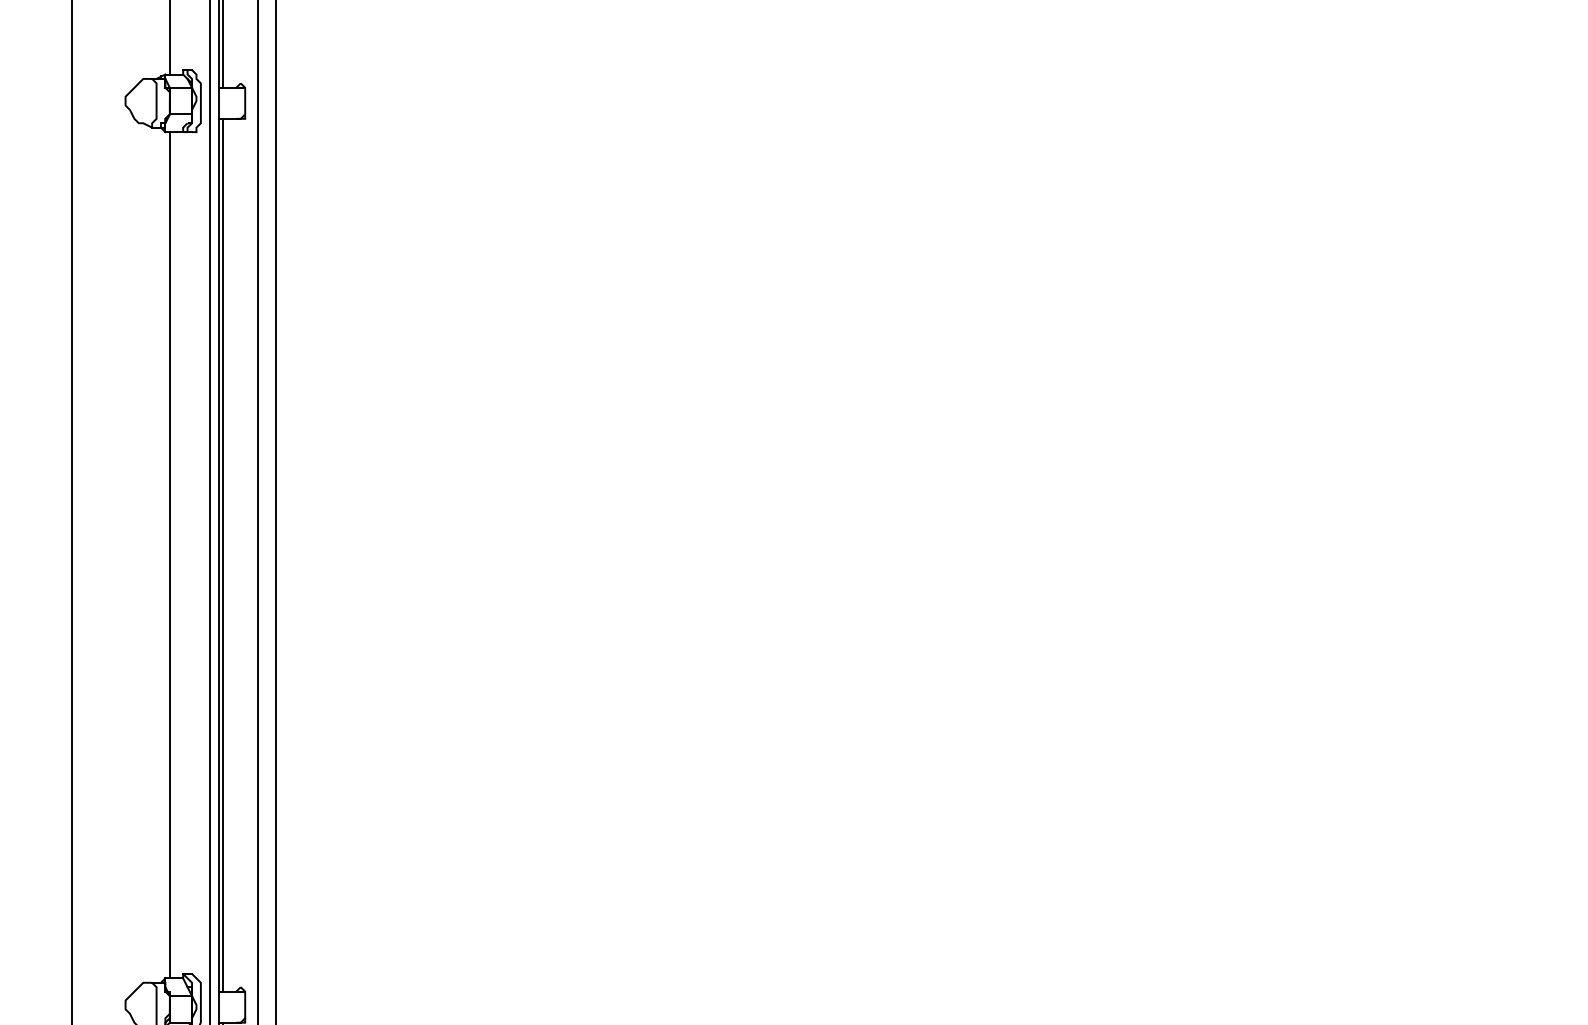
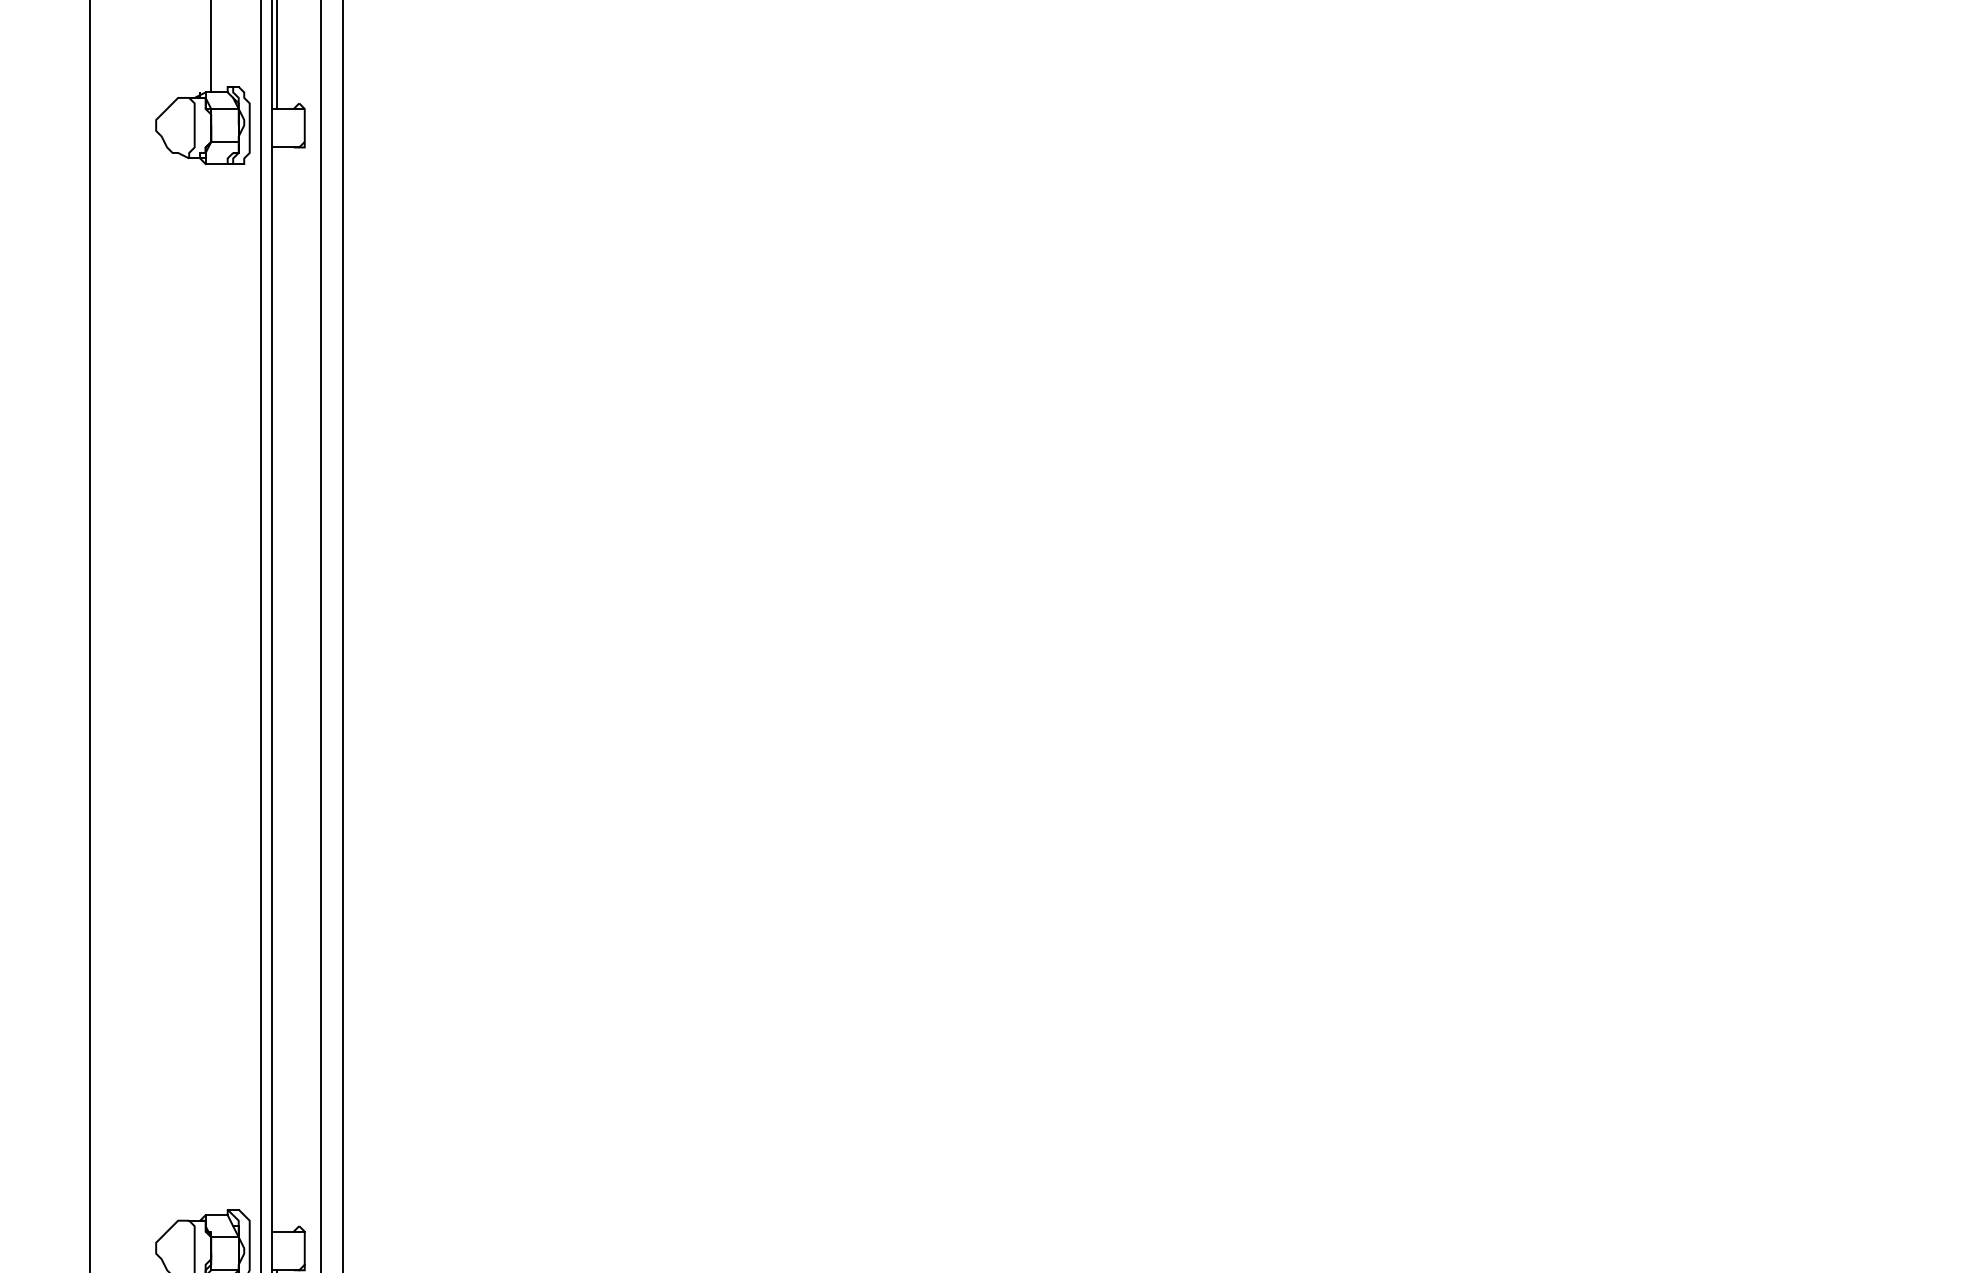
line: (170, 555) -> (211, 689), removed
line: (223, 555) -> (277, 689), removed

